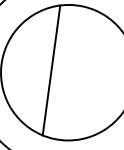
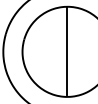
line: (50, 69) -> (66, 51), moved

